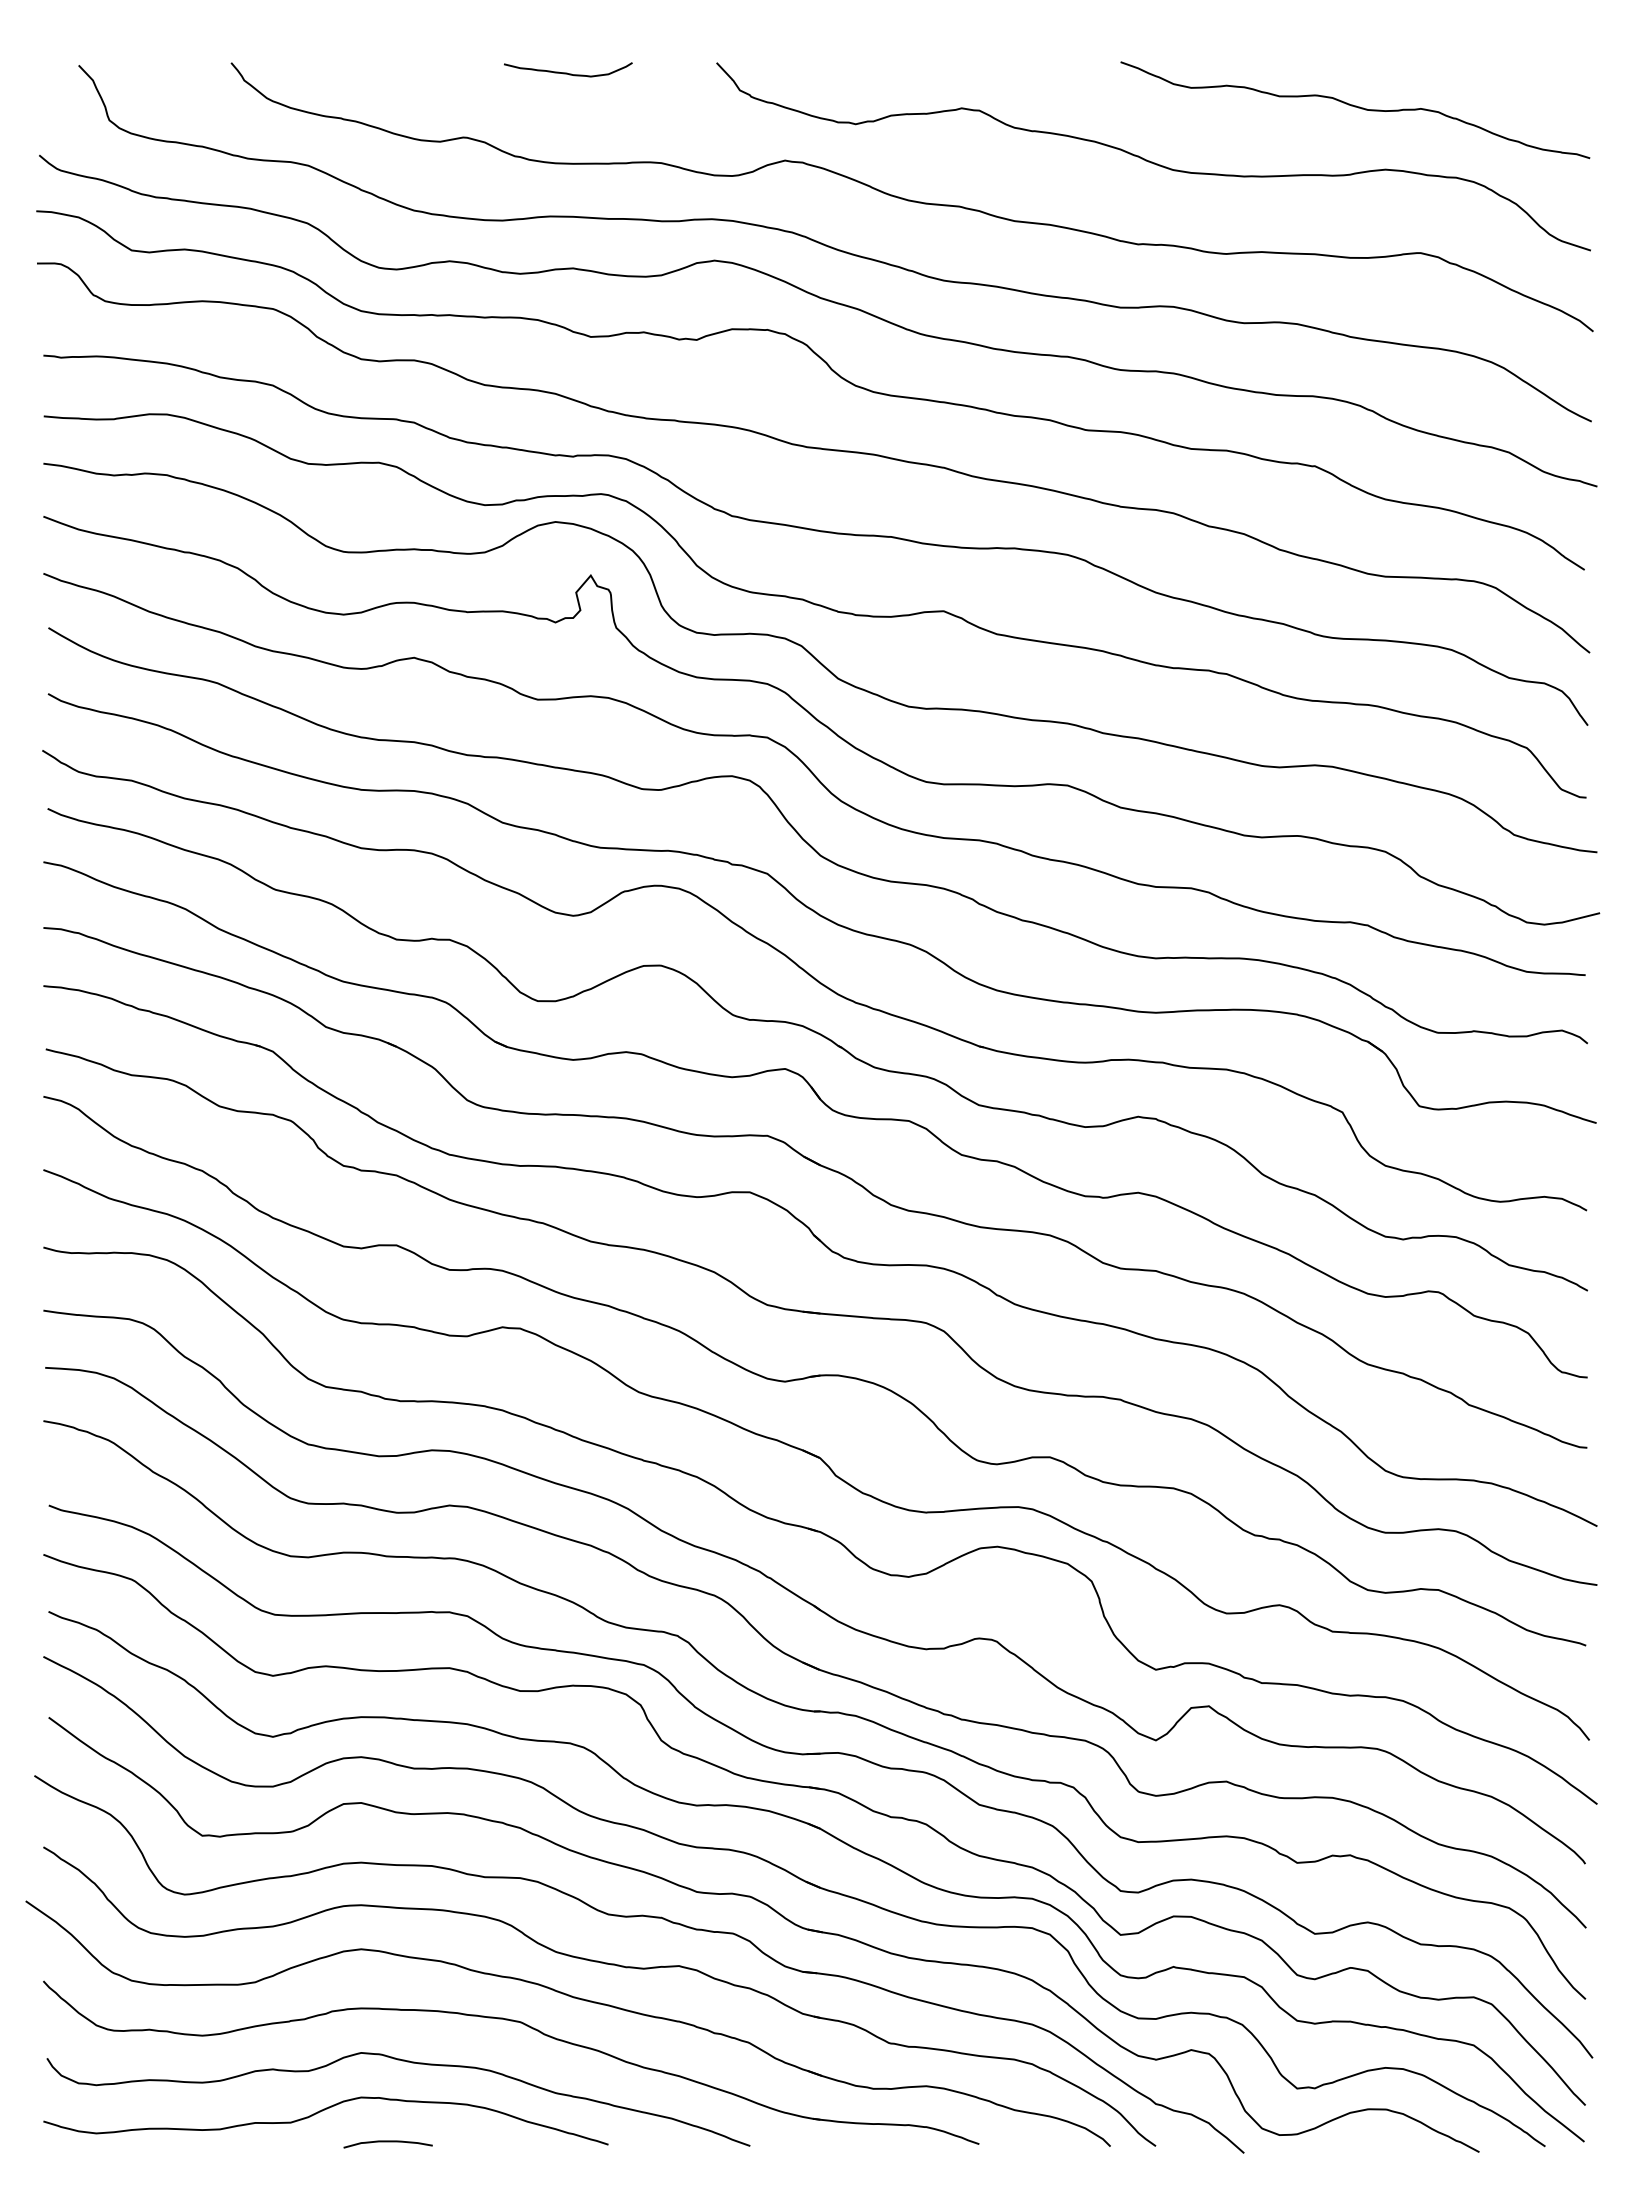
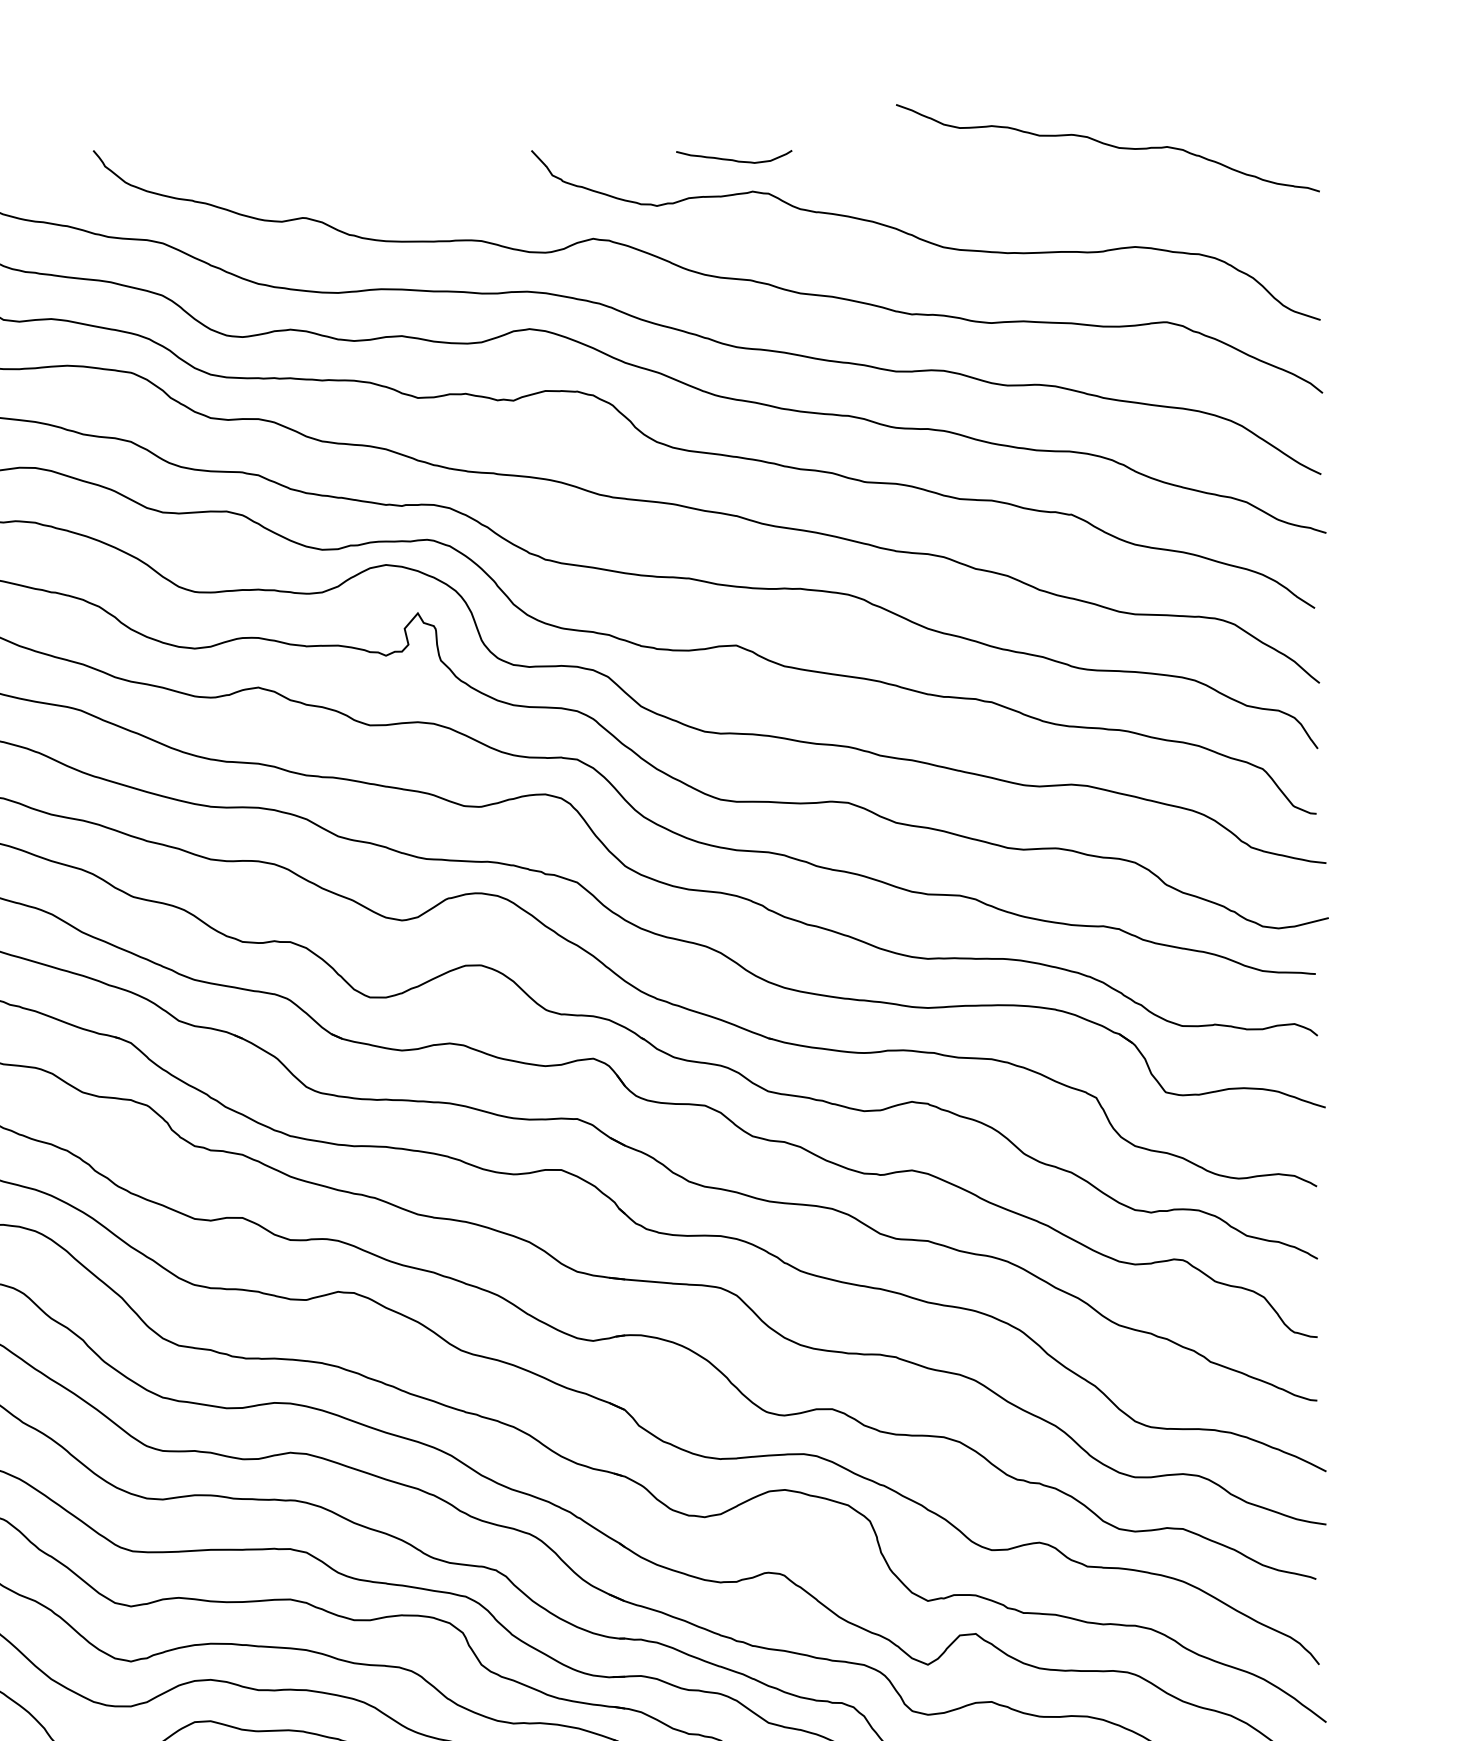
curve: (567, 72) -> (733, 159), moved
curve: (1355, 107) -> (1108, 145), moved

